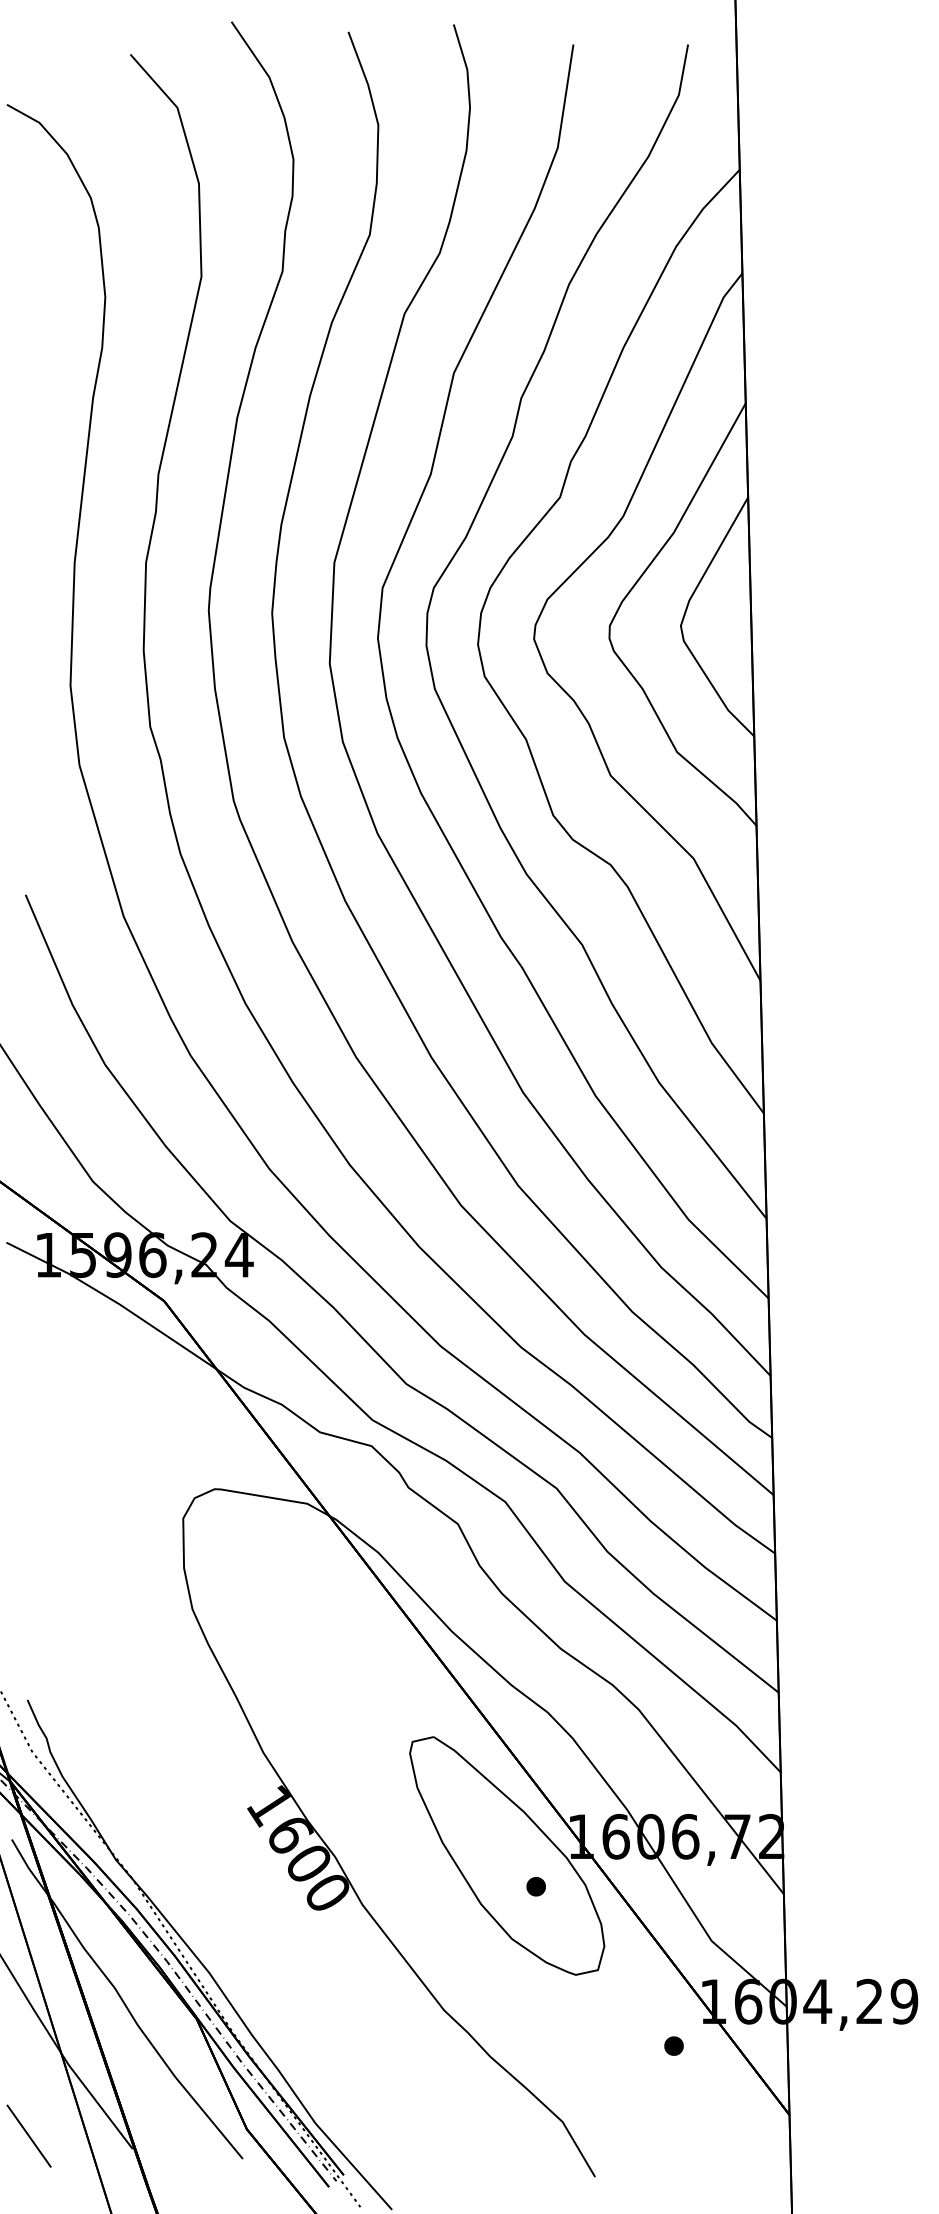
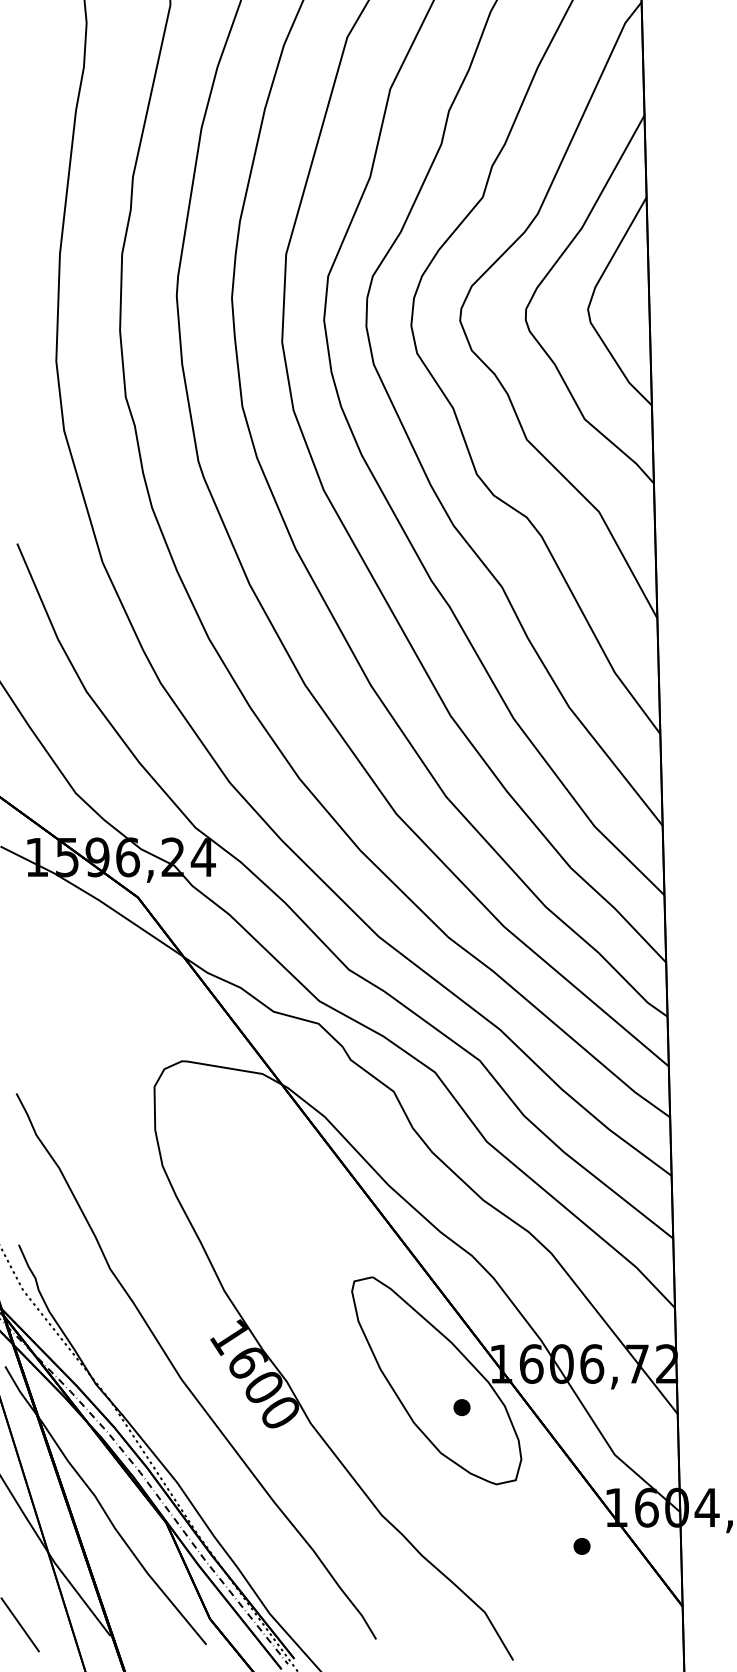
curve: (214, 1852) -> (181, 1377), added

